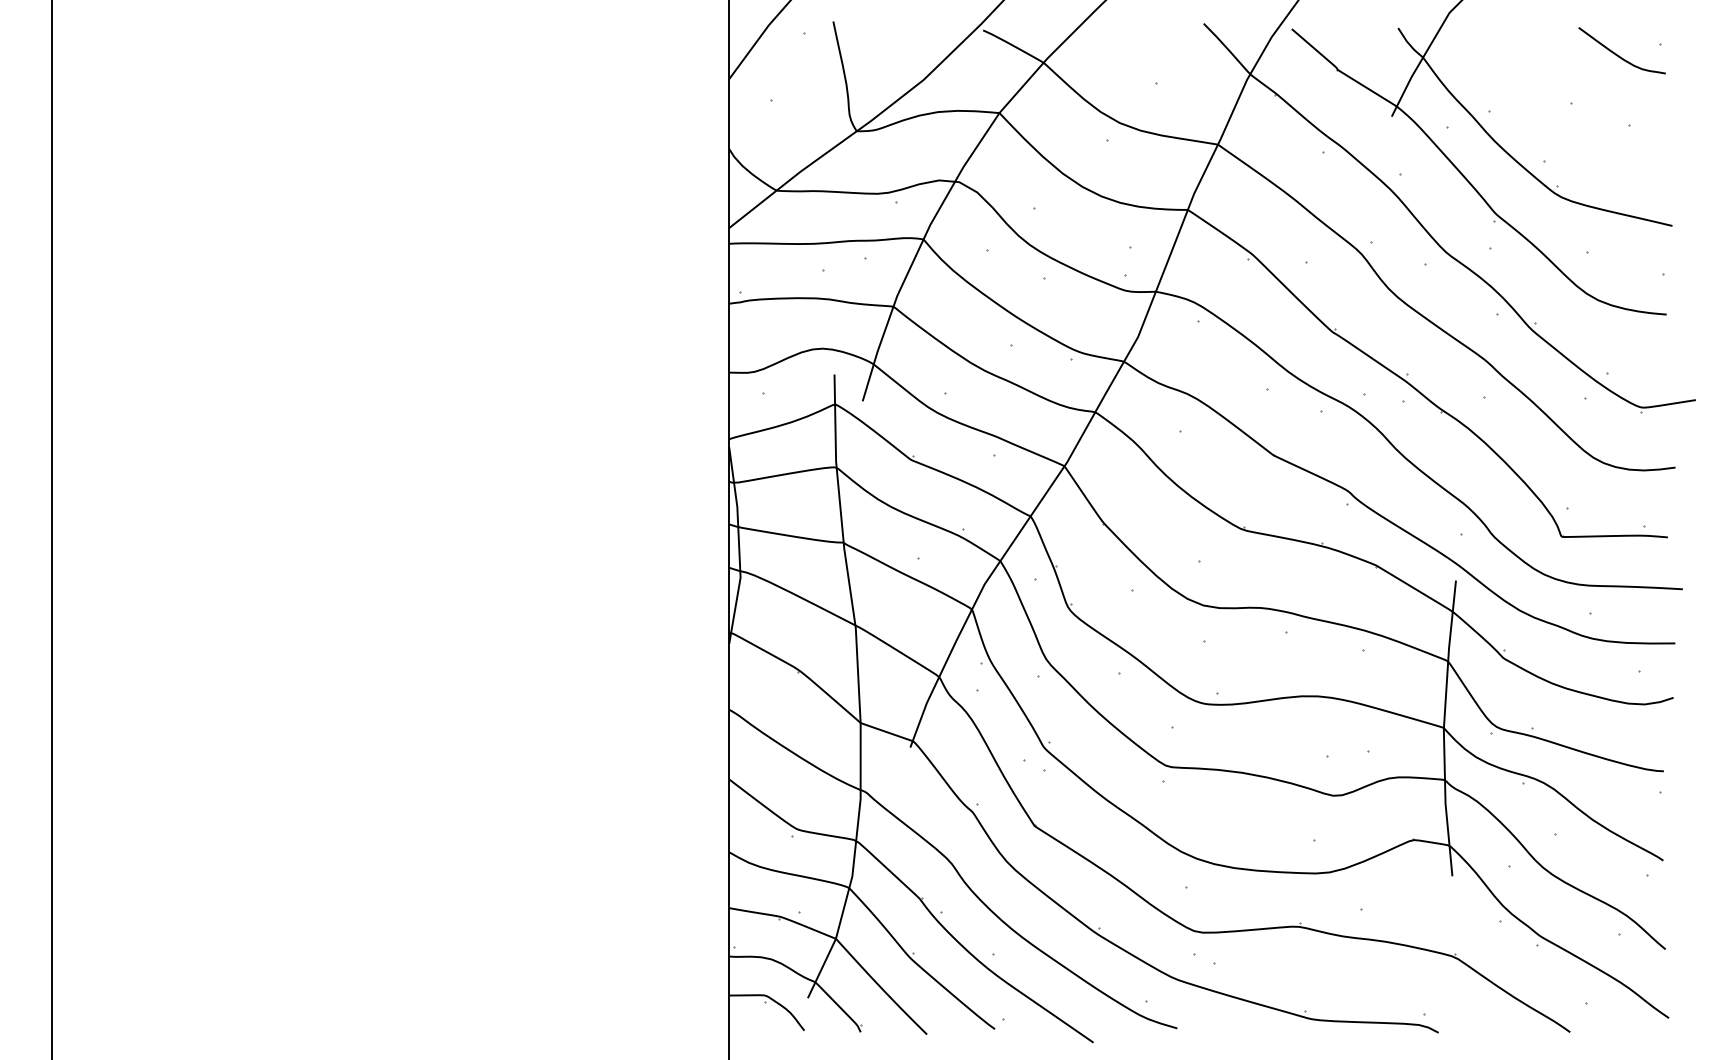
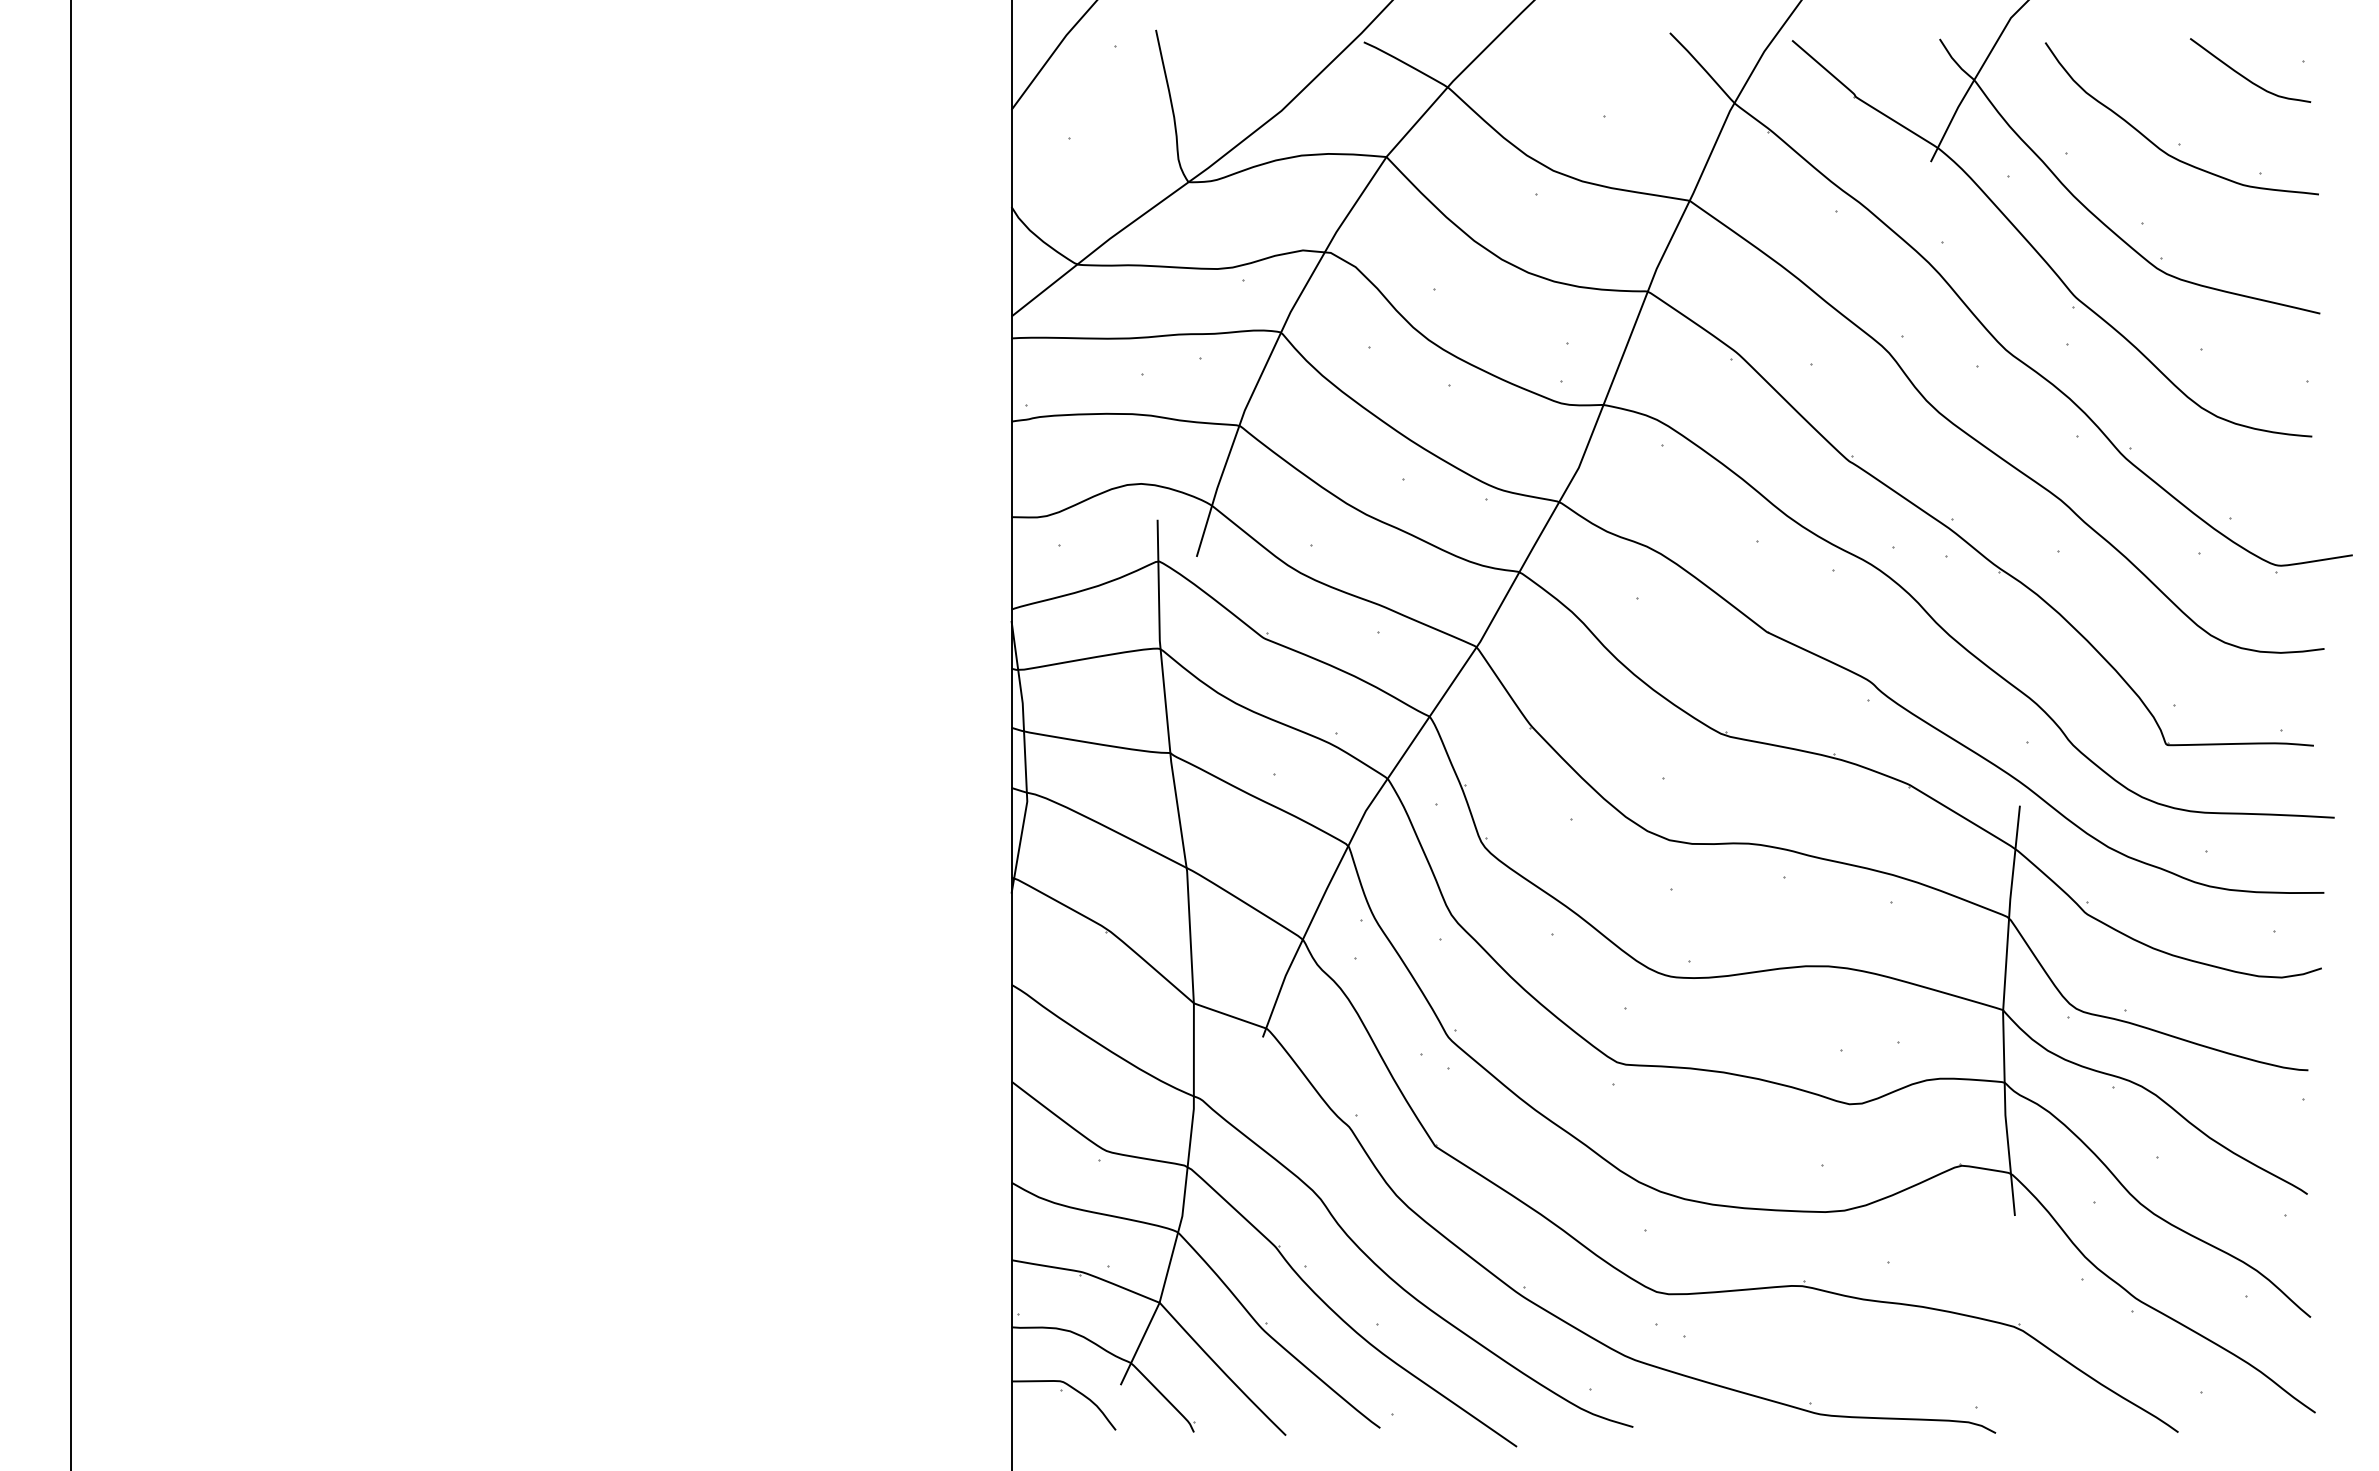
curve: (1555, 104) -> (2157, 145), added

